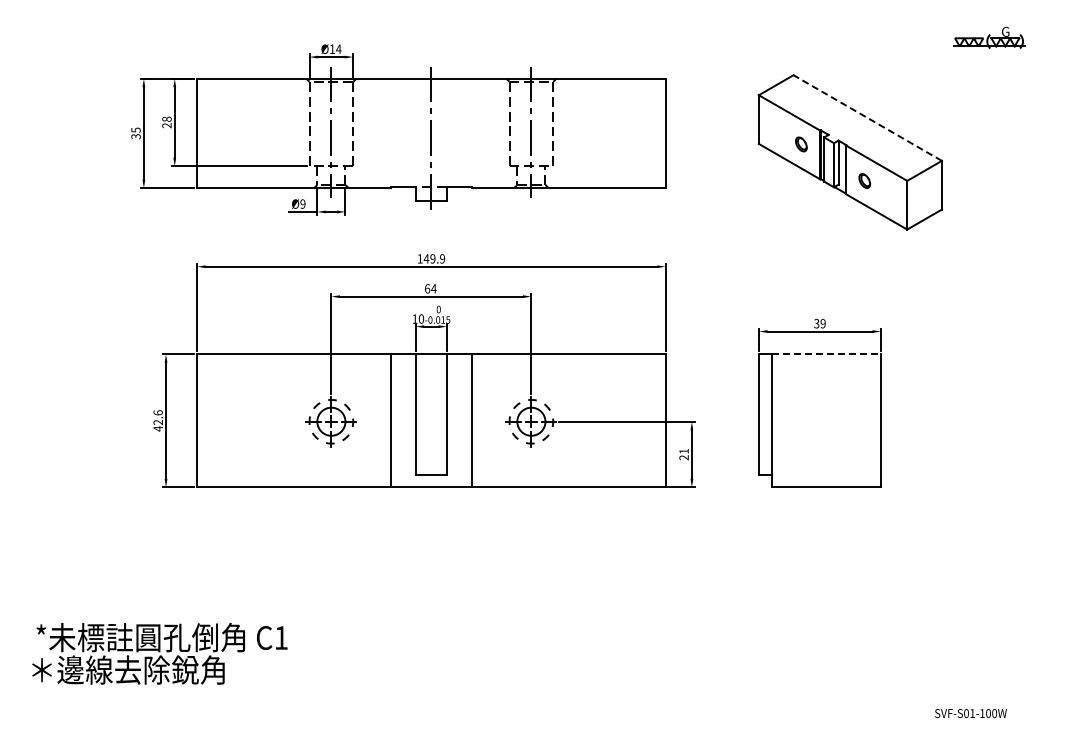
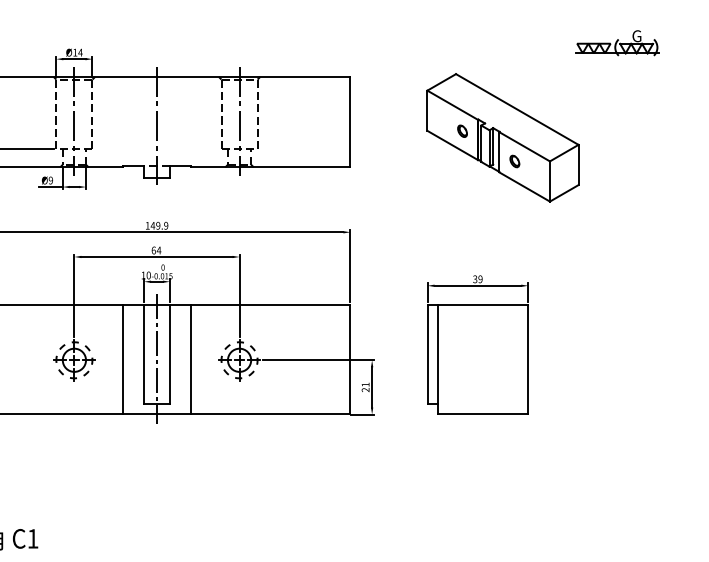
part: (989, 37) -> (617, 42), size x1.43
line: (867, 118) -> (517, 109), dashed -> solid
line: (826, 354) -> (483, 304), dashed -> solid
line: (431, 420) -> (157, 359), added

